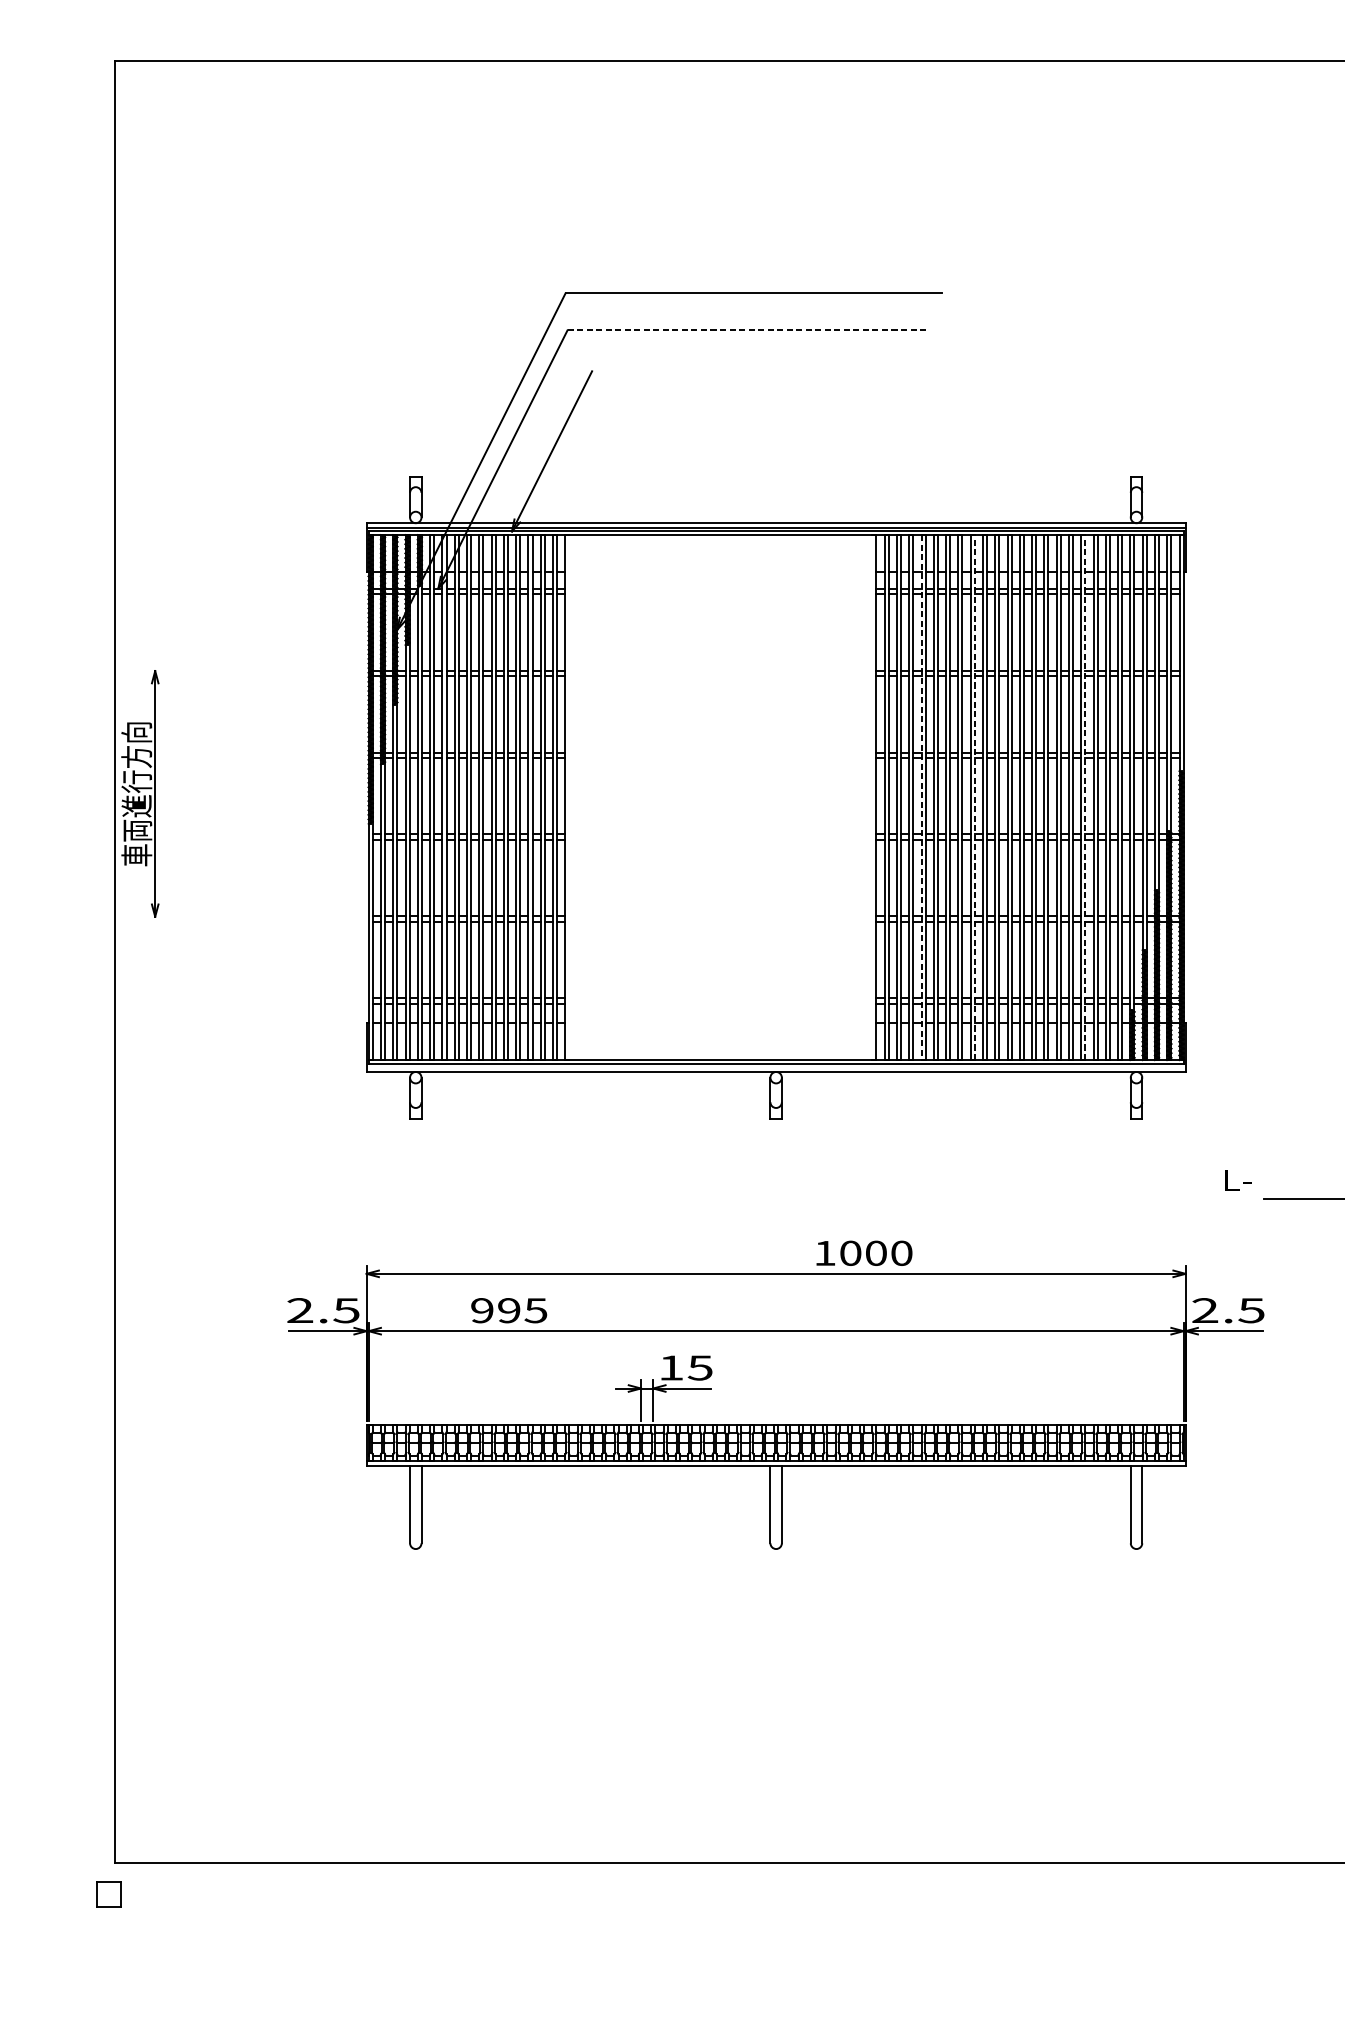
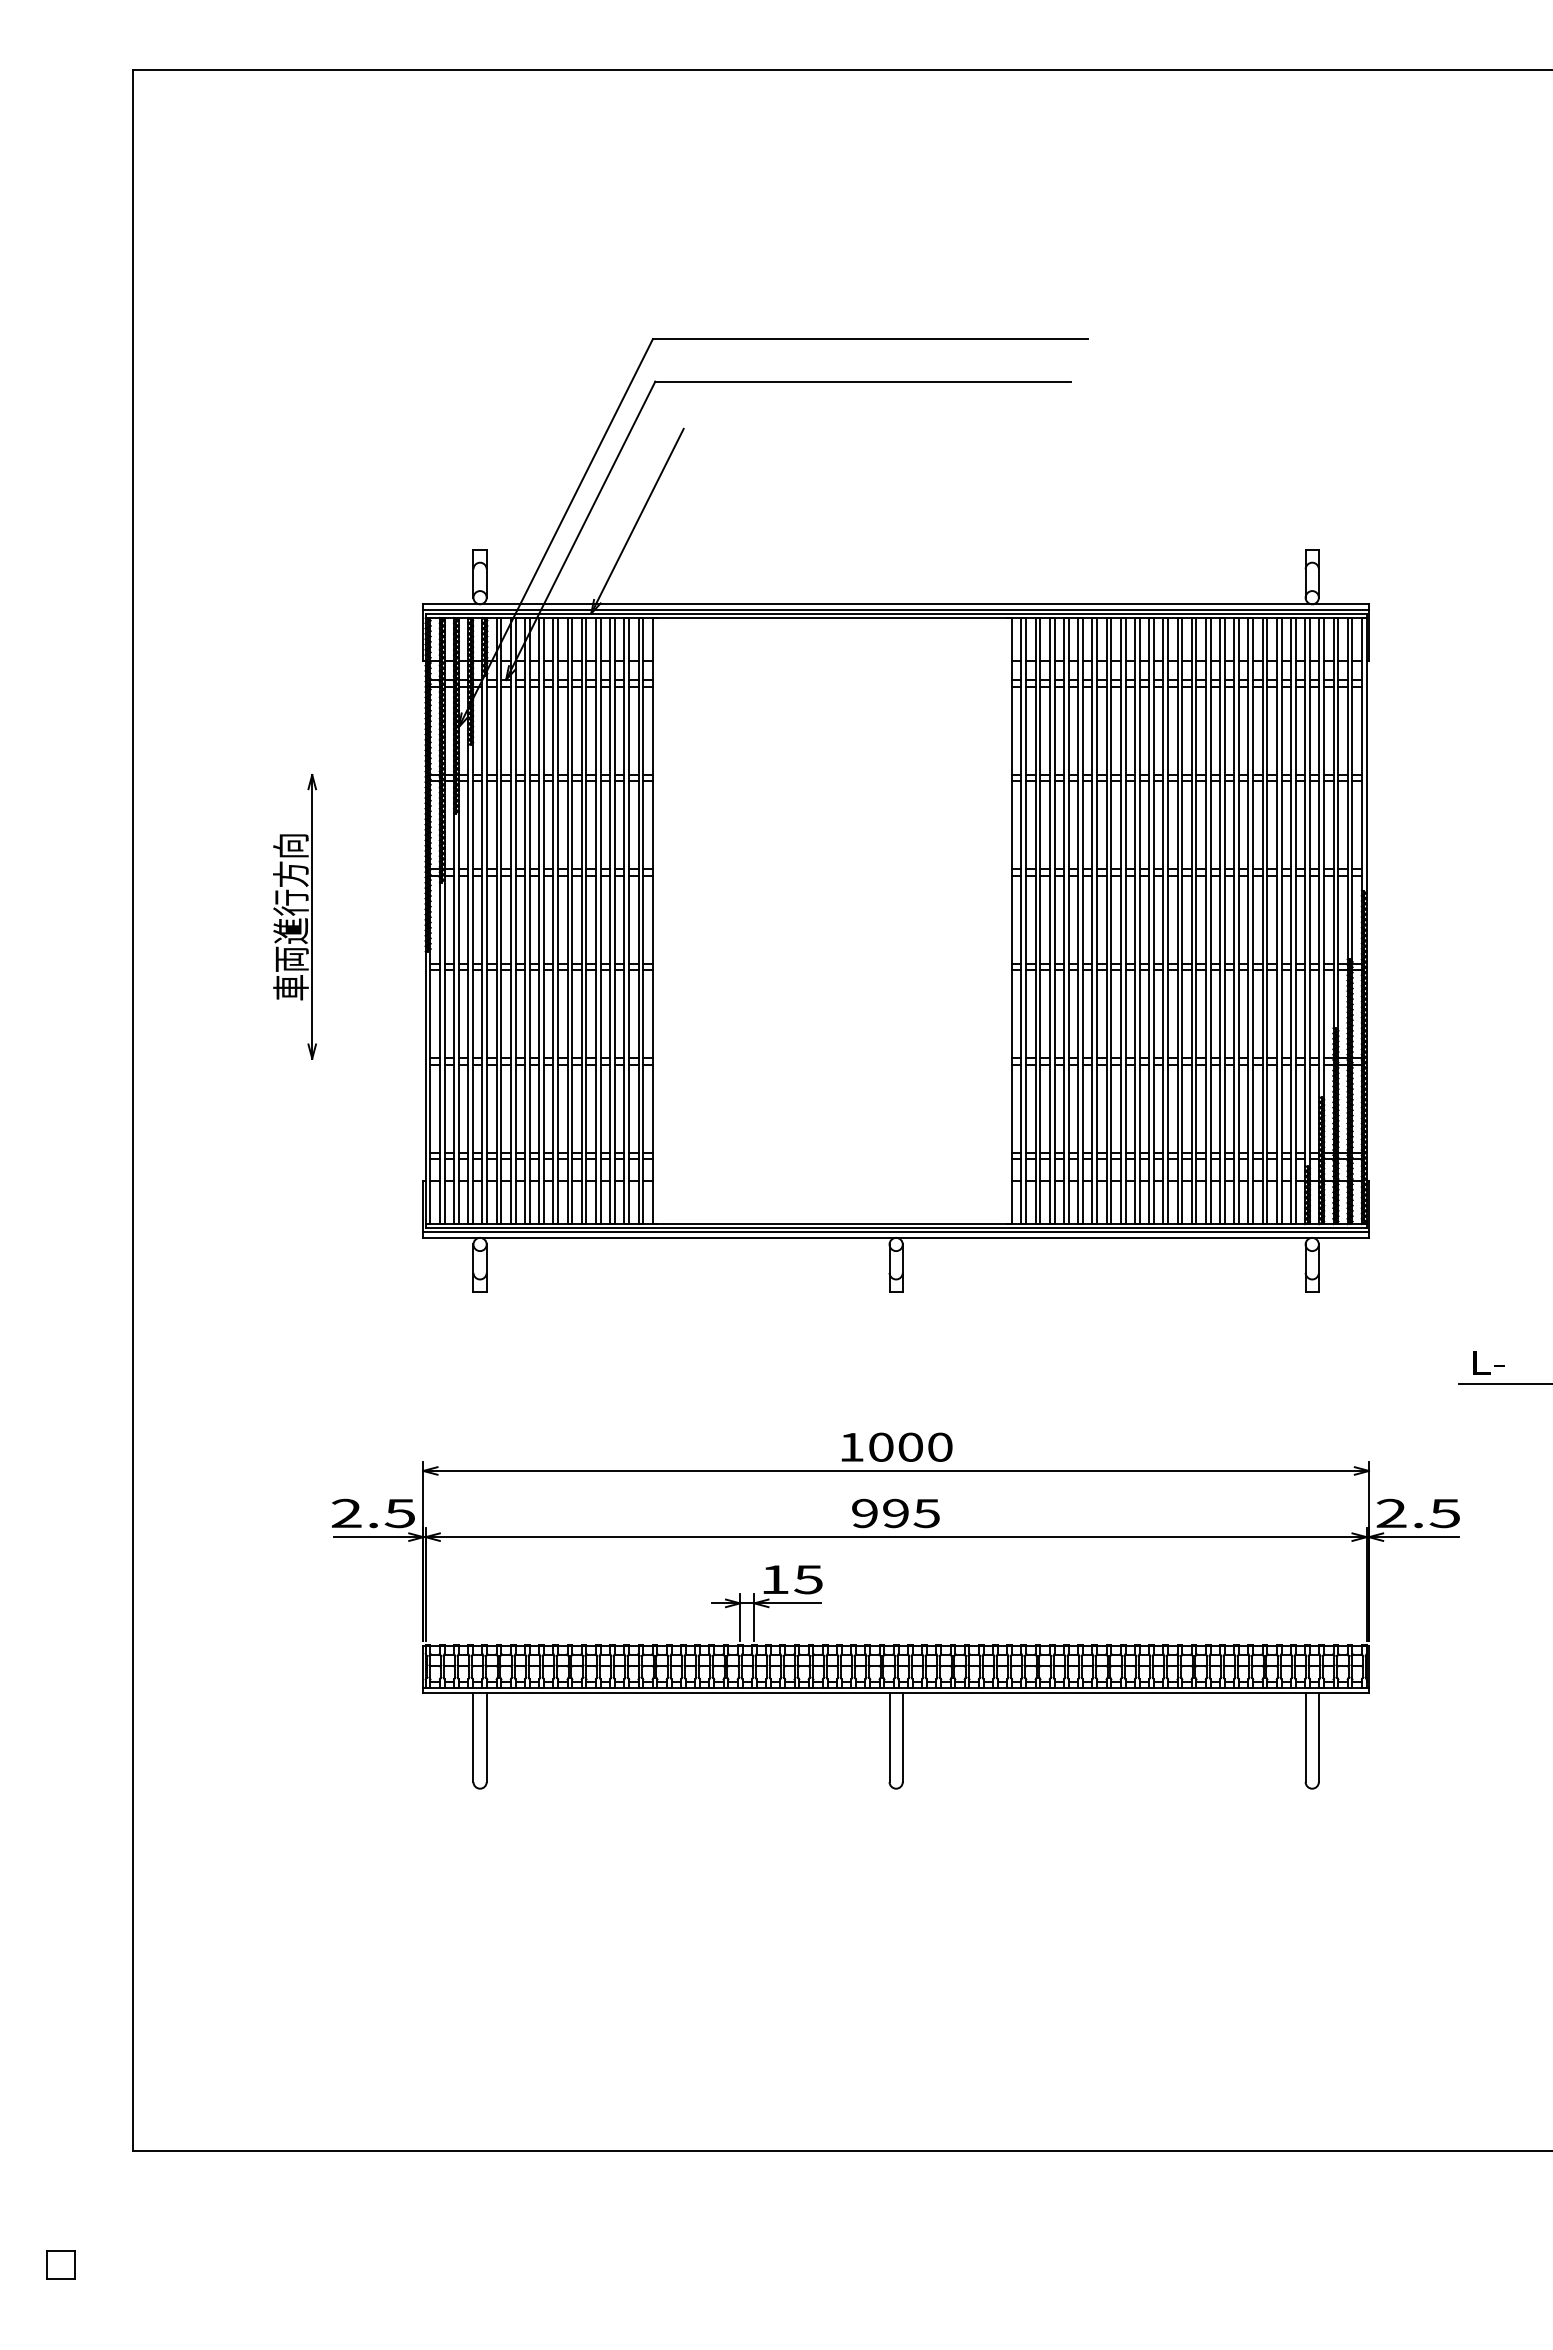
line: (747, 330) -> (863, 381), dashed -> solid
part: (139, 793) -> (294, 916), moved
line: (921, 797) -> (1064, 921), dashed -> solid
line: (974, 797) -> (1125, 920), dashed -> solid
line: (1085, 797) -> (1253, 920), dashed -> solid
line: (776, 1067) -> (896, 1232), added
text: (1238, 1179) -> (1488, 1362), moved
text: (863, 1252) -> (896, 1446), moved
text: (508, 1310) -> (895, 1513), moved
part: (108, 1893) -> (60, 2264), moved

